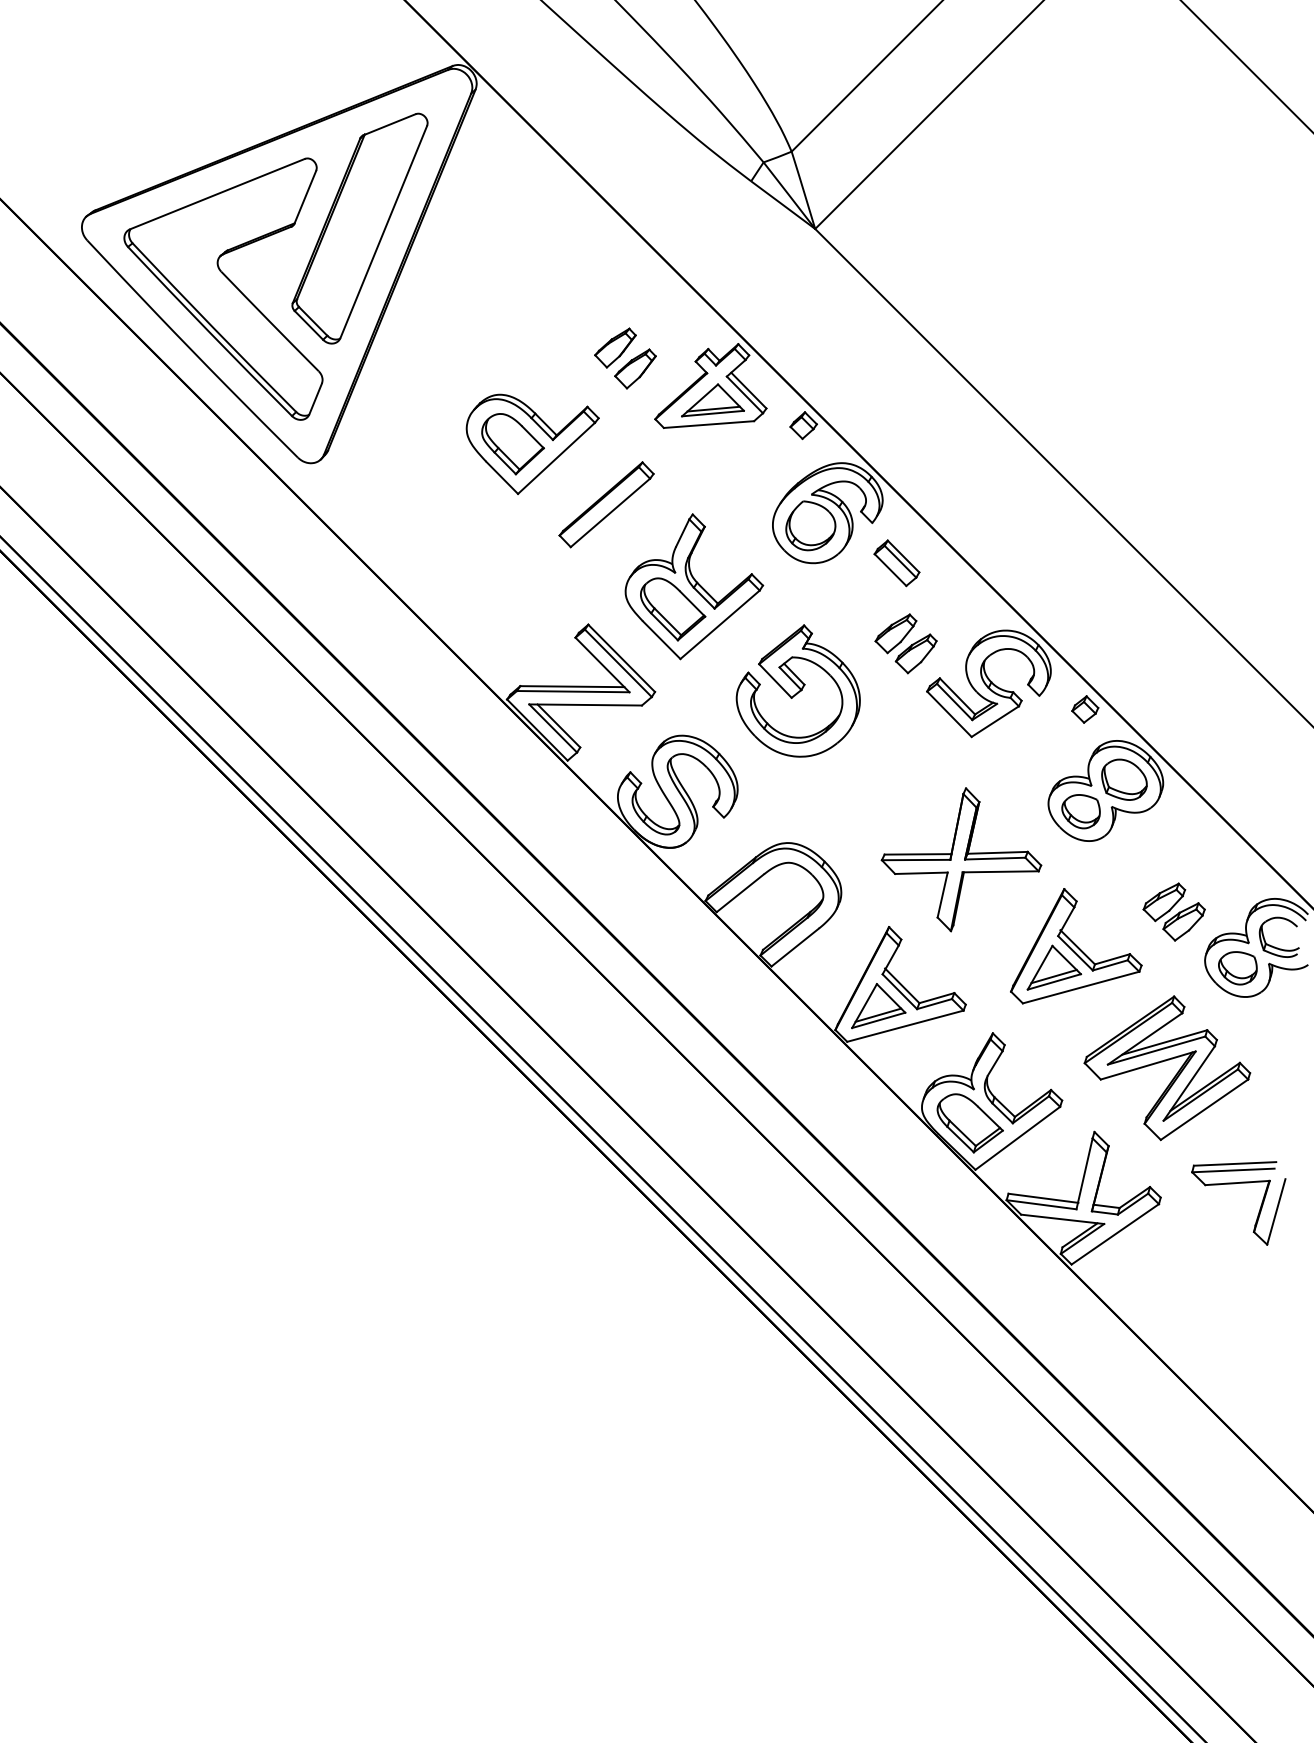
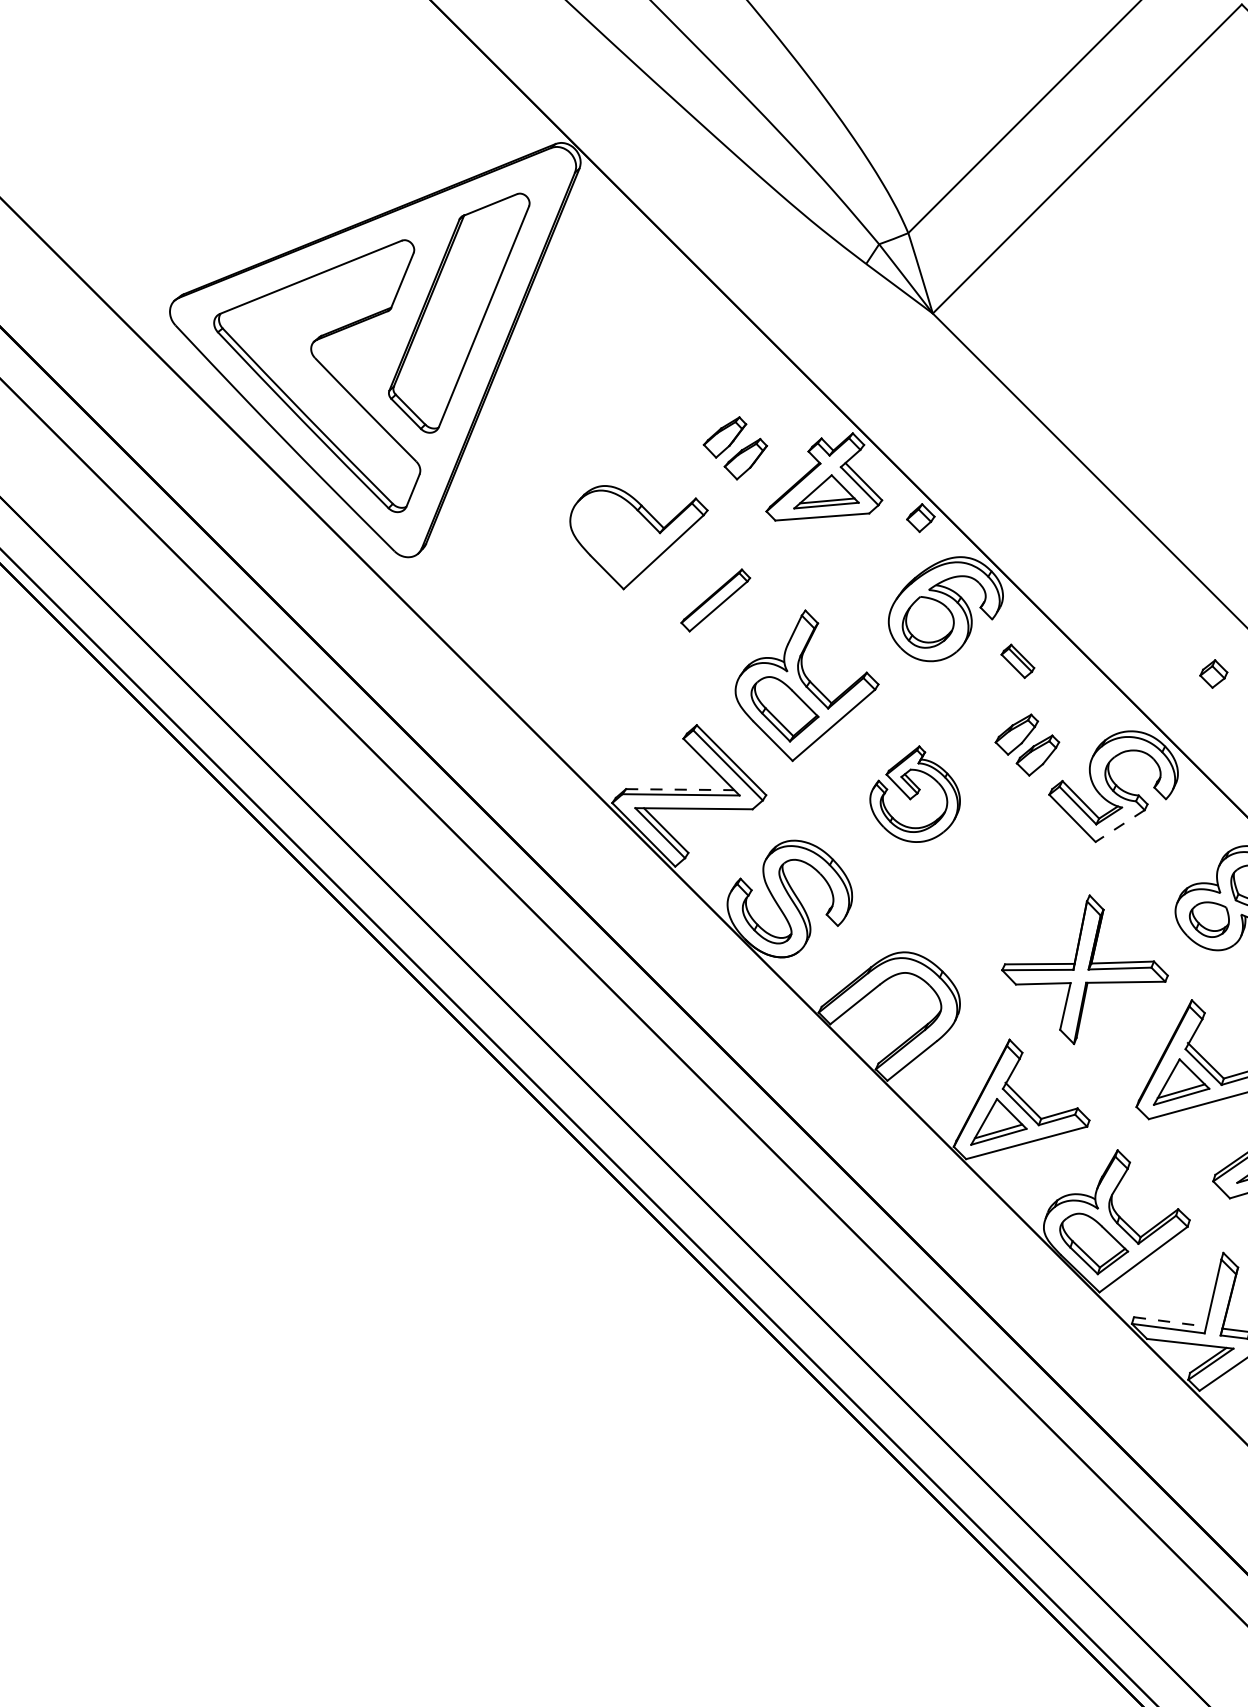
part: (512, 444) -> (617, 537), removed
part: (606, 504) -> (715, 600), size x0.7
part: (896, 563) -> (1017, 661), size x0.7
line: (572, 686) -> (680, 789), solid -> dashed
part: (797, 690) -> (914, 793), size x0.7
part: (1085, 709) -> (1214, 674), moved
line: (994, 721) -> (1119, 825), solid -> dashed
line: (1043, 1198) -> (1170, 1322), solid -> dashed

